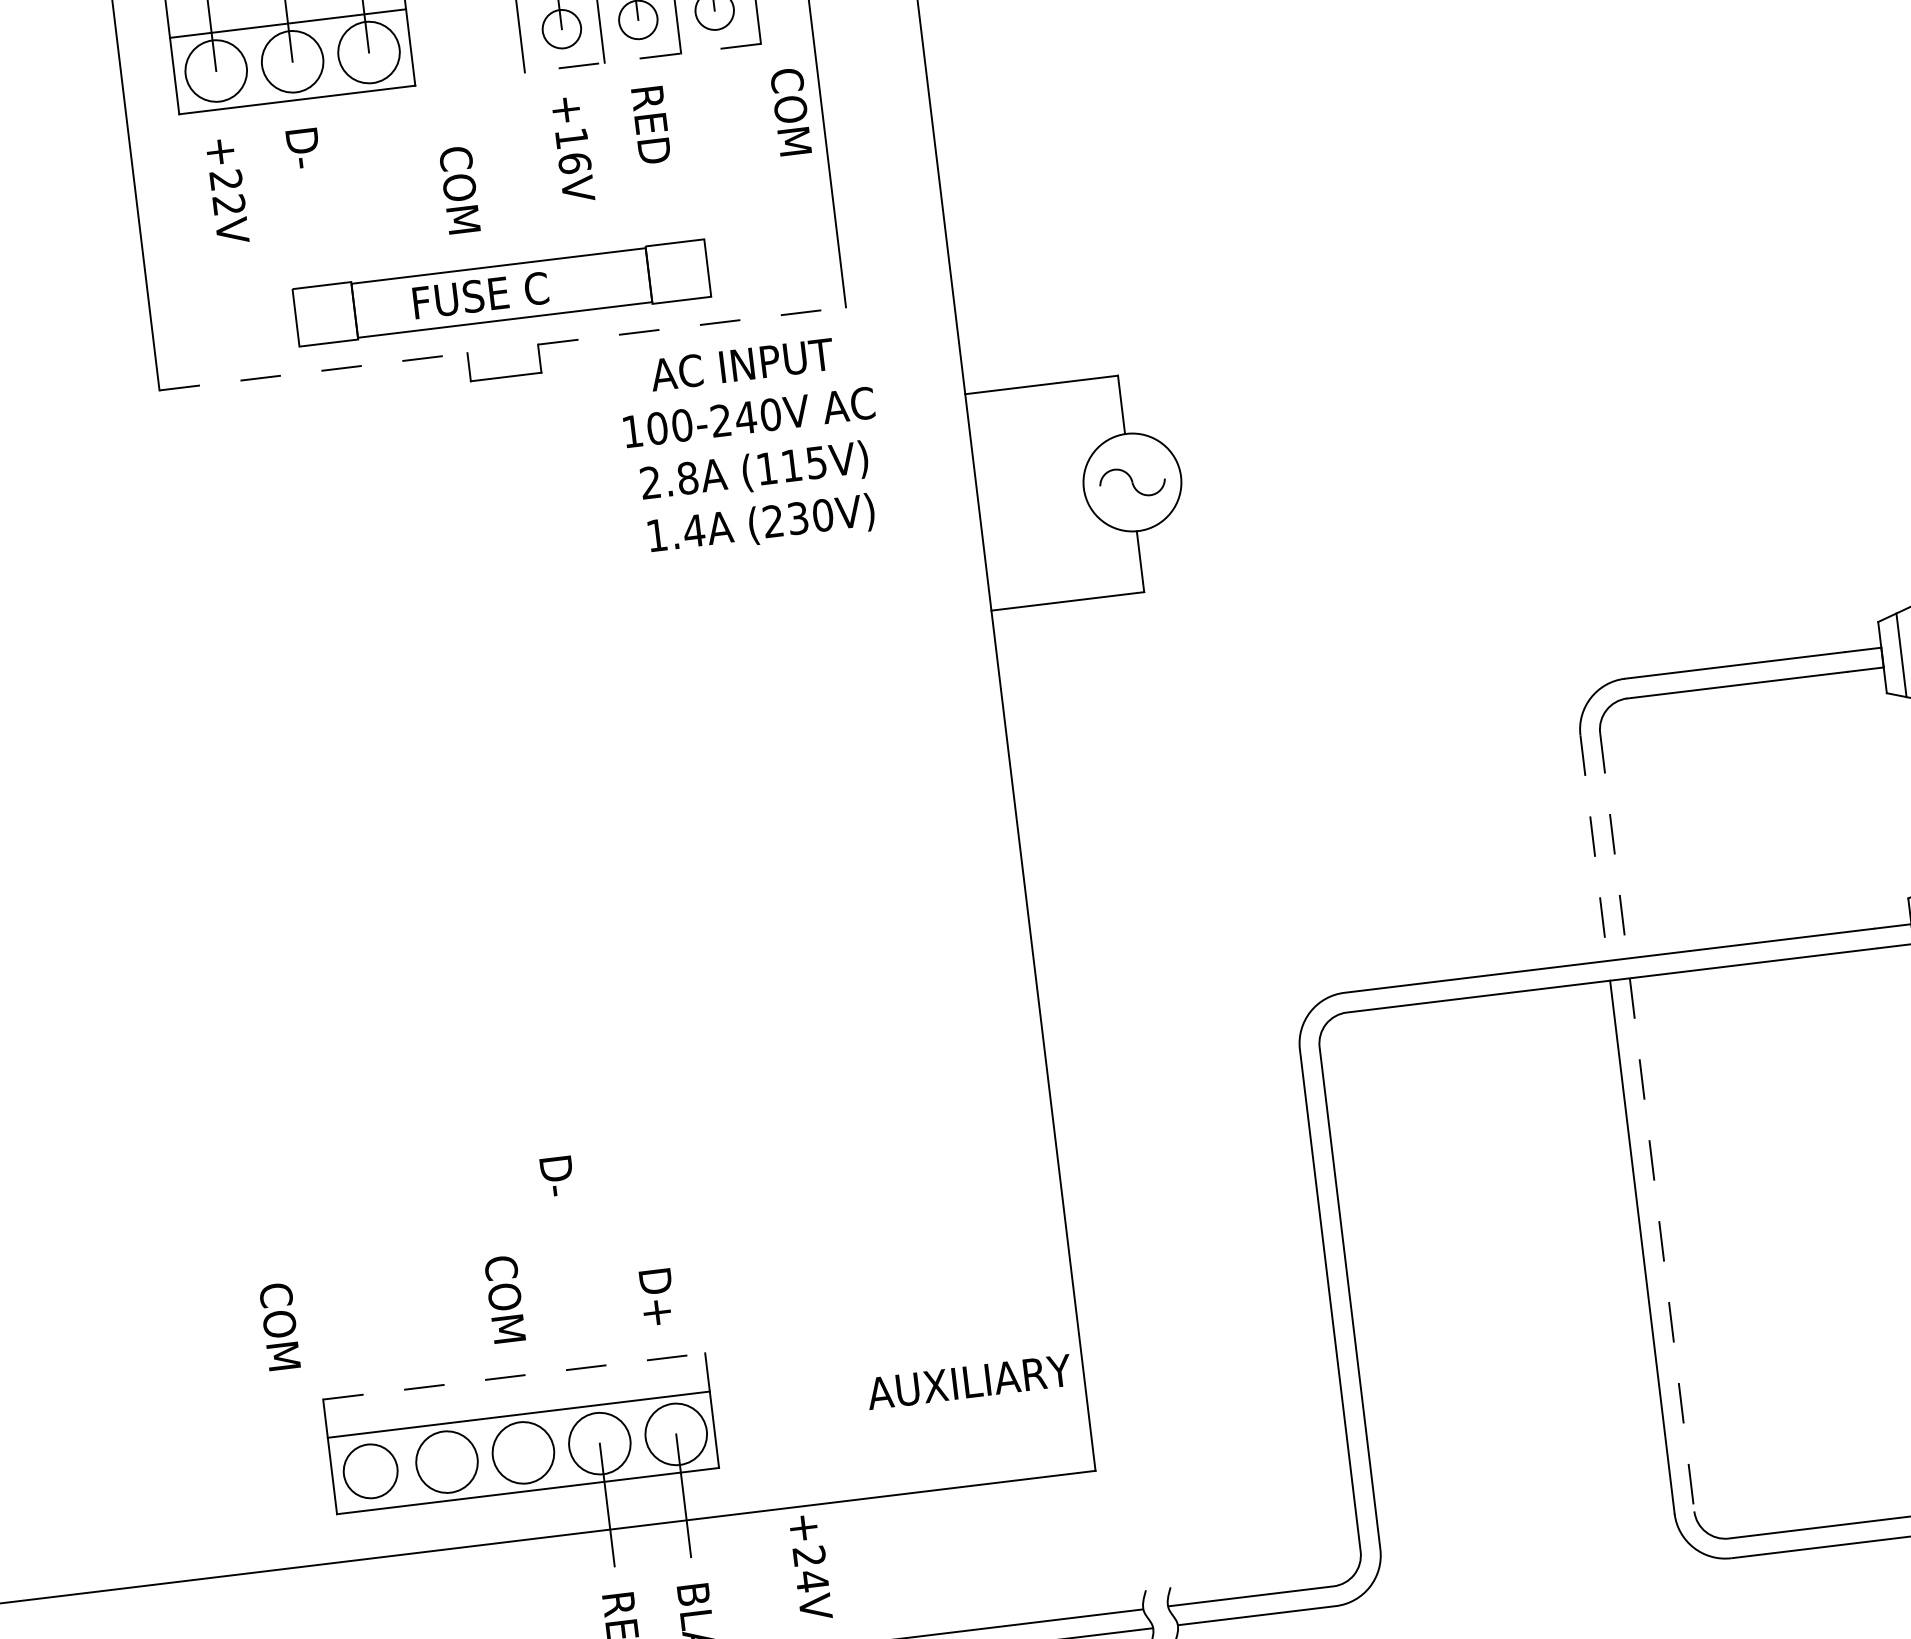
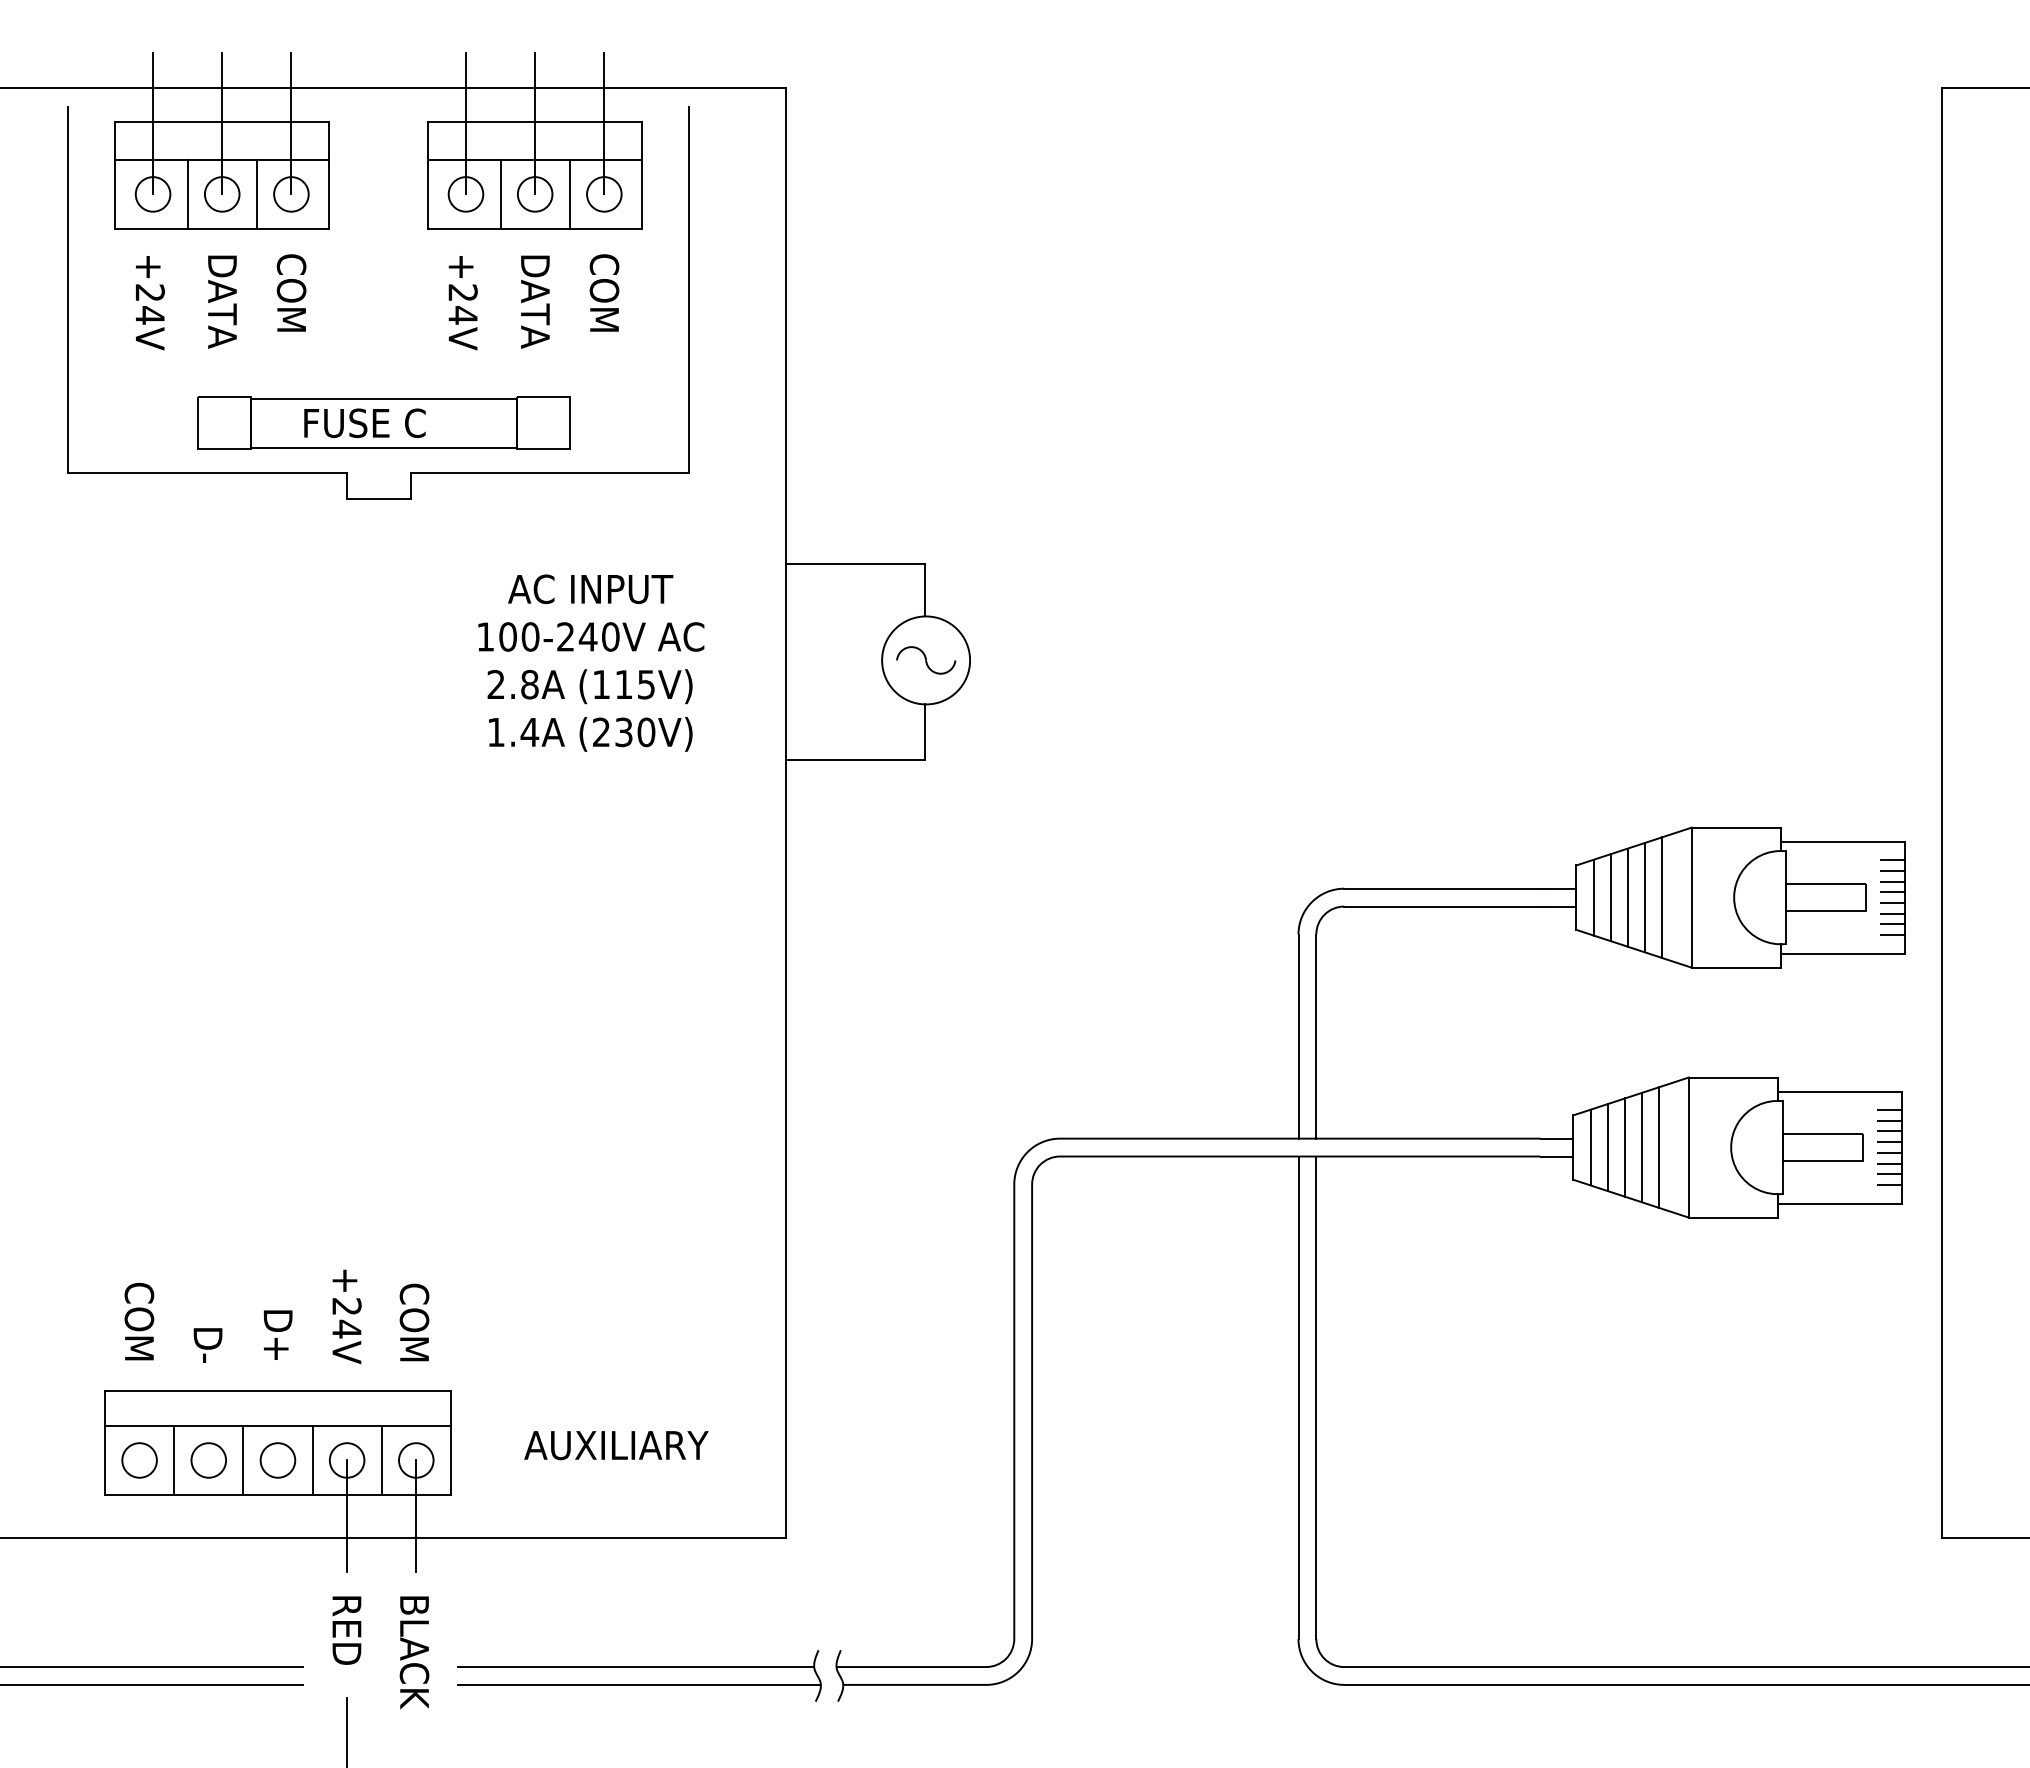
circle: (369, 52) -> (291, 194), size x0.62
line: (330, 57) -> (256, 194), added
line: (643, 58) -> (535, 229), dashed -> solid
circle: (291, 61) -> (221, 194), size x0.62
line: (254, 66) -> (187, 194), added
circle: (215, 71) -> (152, 194), size x0.62
text: (790, 111) -> (604, 292), moved
text: (653, 140) -> (535, 303), RED -> DATA
text: (572, 151) -> (462, 304), +16V -> +24V
text: (459, 189) -> (291, 292), moved
text: (308, 193) -> (222, 313), D- -> DATA
text: (228, 205) -> (149, 315), +22V -> +24V
line: (692, 326) -> (550, 473), dashed -> solid
line: (313, 372) -> (207, 473), dashed -> solid
text: (752, 445) -> (591, 662), moved
line: (1614, 846) -> (1316, 1037), dashed -> solid
line: (1594, 849) -> (1298, 1037), dashed -> solid
text: (556, 1176) -> (207, 1345), moved
line: (1662, 1245) -> (1316, 1398), dashed -> solid
text: (655, 1282) -> (414, 1322), D+ -> COM
text: (504, 1299) -> (277, 1321), COM -> D+
text: (280, 1326) -> (139, 1321), moved
line: (513, 1376) -> (277, 1391), dashed -> solid
text: (969, 1382) -> (616, 1445), moved
circle: (676, 1434) -> (416, 1460), size x0.62
line: (637, 1439) -> (381, 1460), added
circle: (599, 1443) -> (346, 1460), size x0.62
line: (561, 1448) -> (312, 1460), added
circle: (522, 1452) -> (277, 1460), size x0.62
line: (485, 1457) -> (243, 1460), added
circle: (446, 1462) -> (208, 1460), size x0.62
line: (409, 1466) -> (174, 1460), added
circle: (370, 1471) -> (139, 1460), size x0.71
text: (810, 1567) -> (346, 1316), moved

